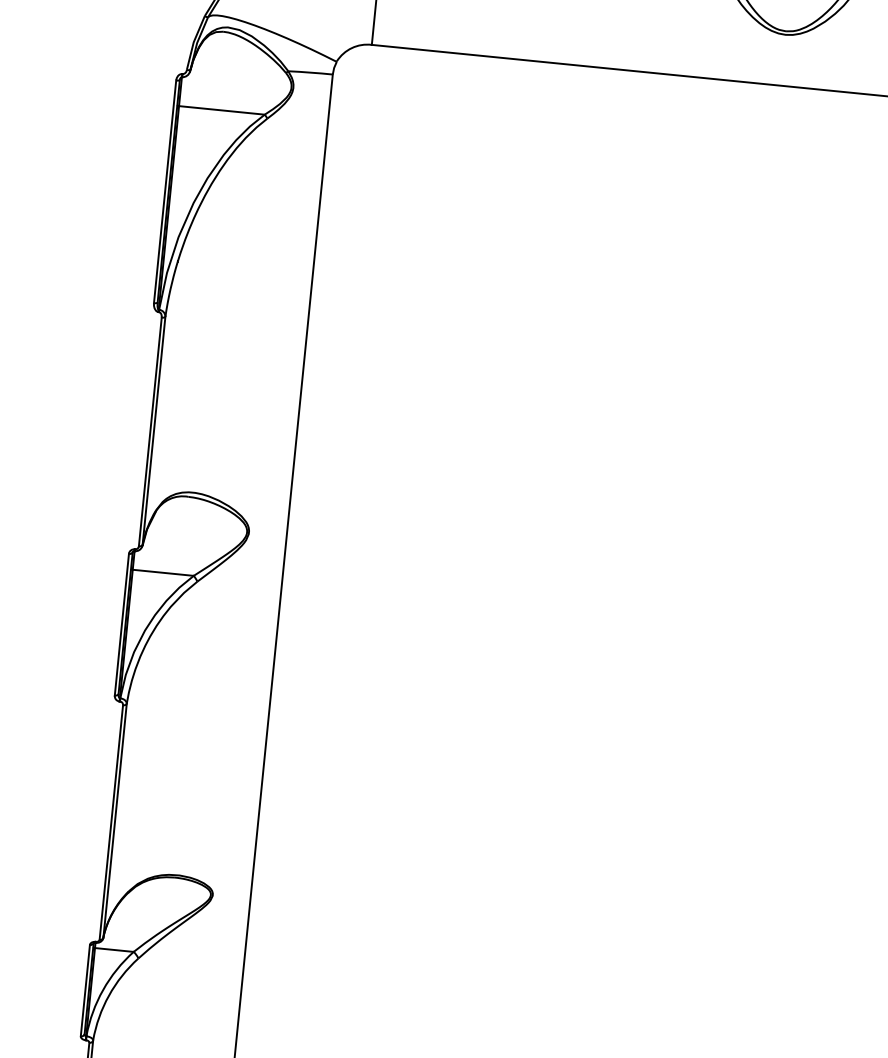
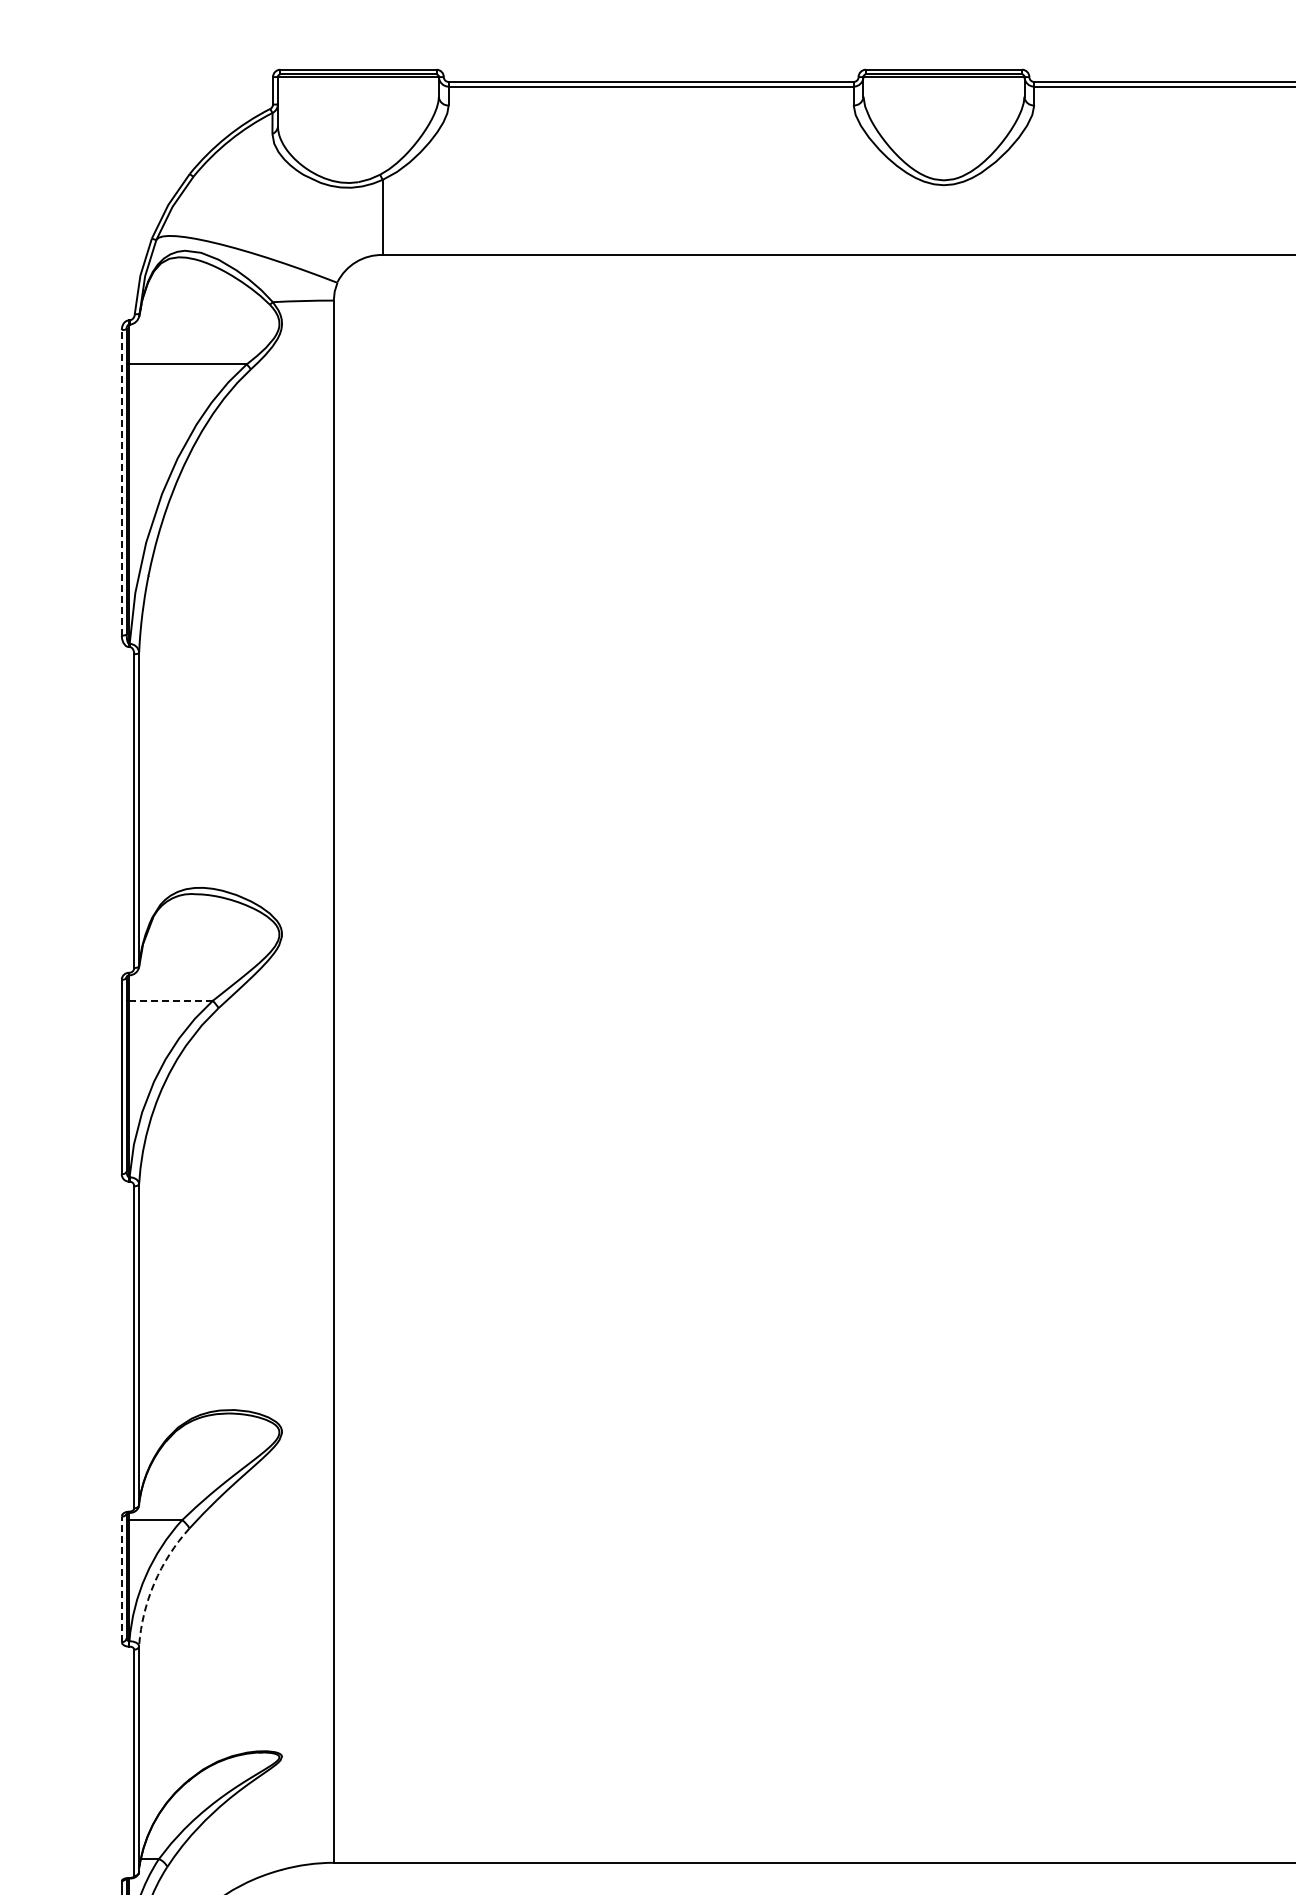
line: (164, 191) -> (121, 482), solid -> dashed
line: (162, 572) -> (170, 1000), solid -> dashed
line: (85, 990) -> (121, 1579), solid -> dashed
arc: (108, 995) -> (154, 1582), solid -> dashed

